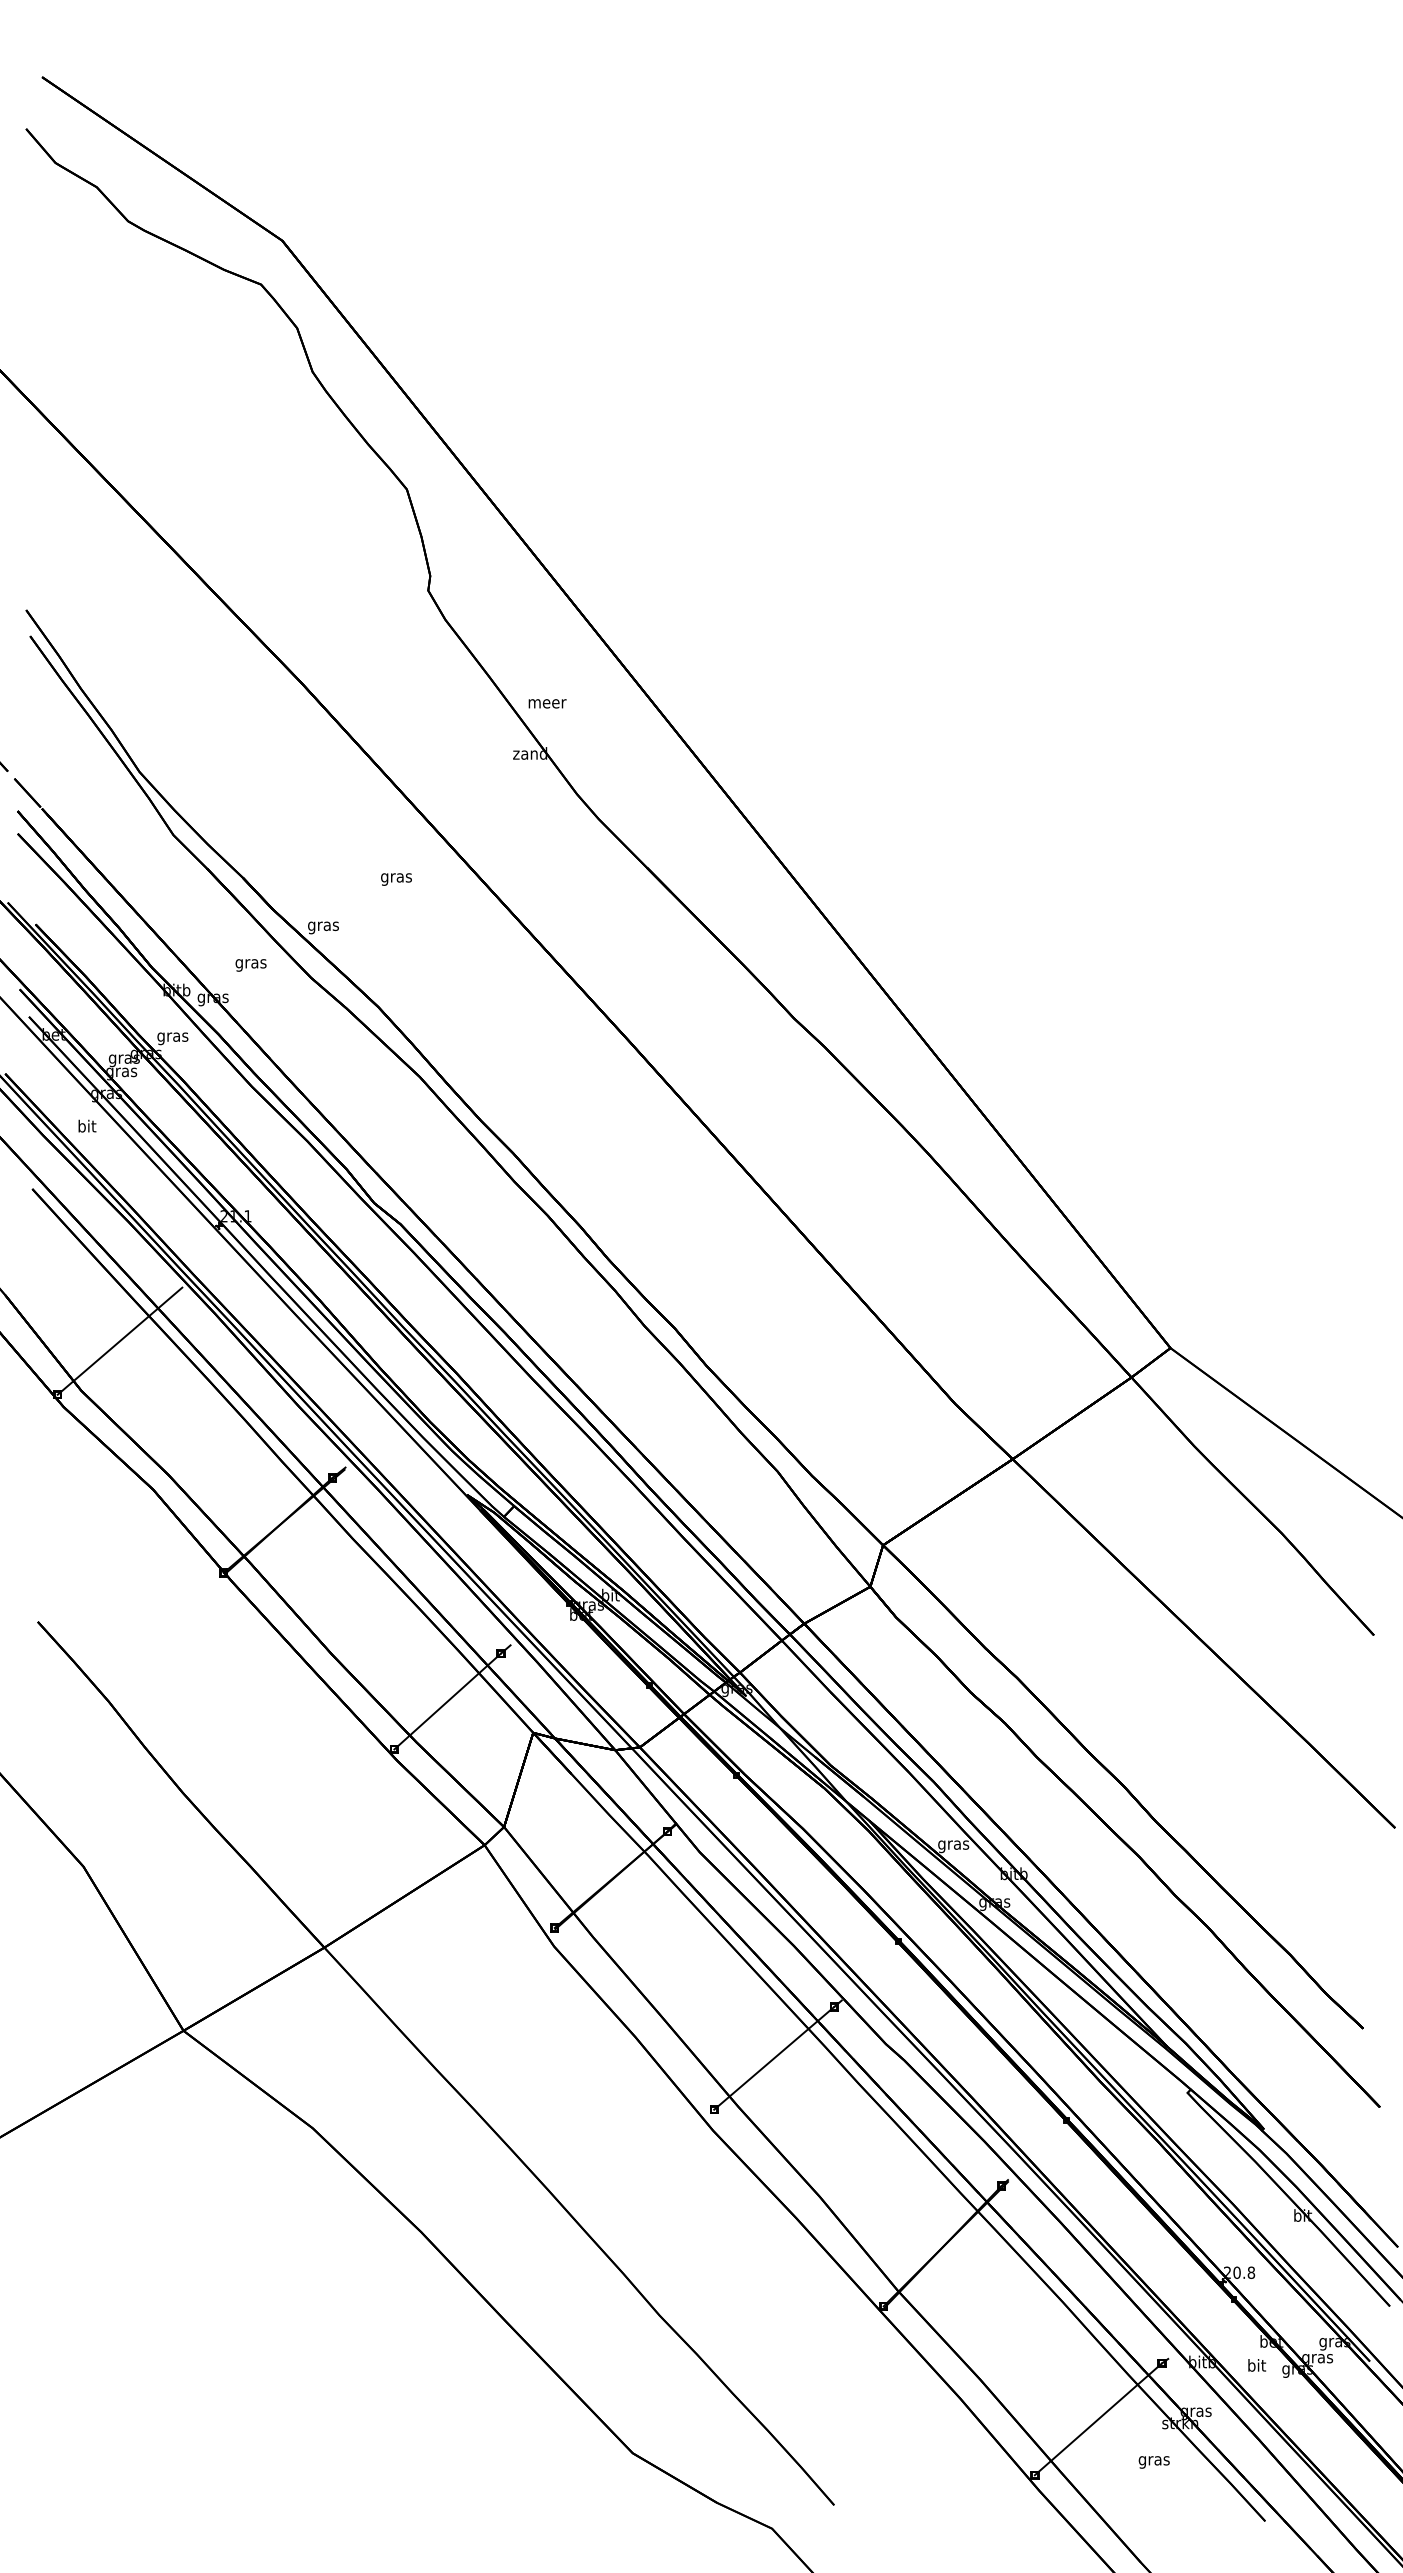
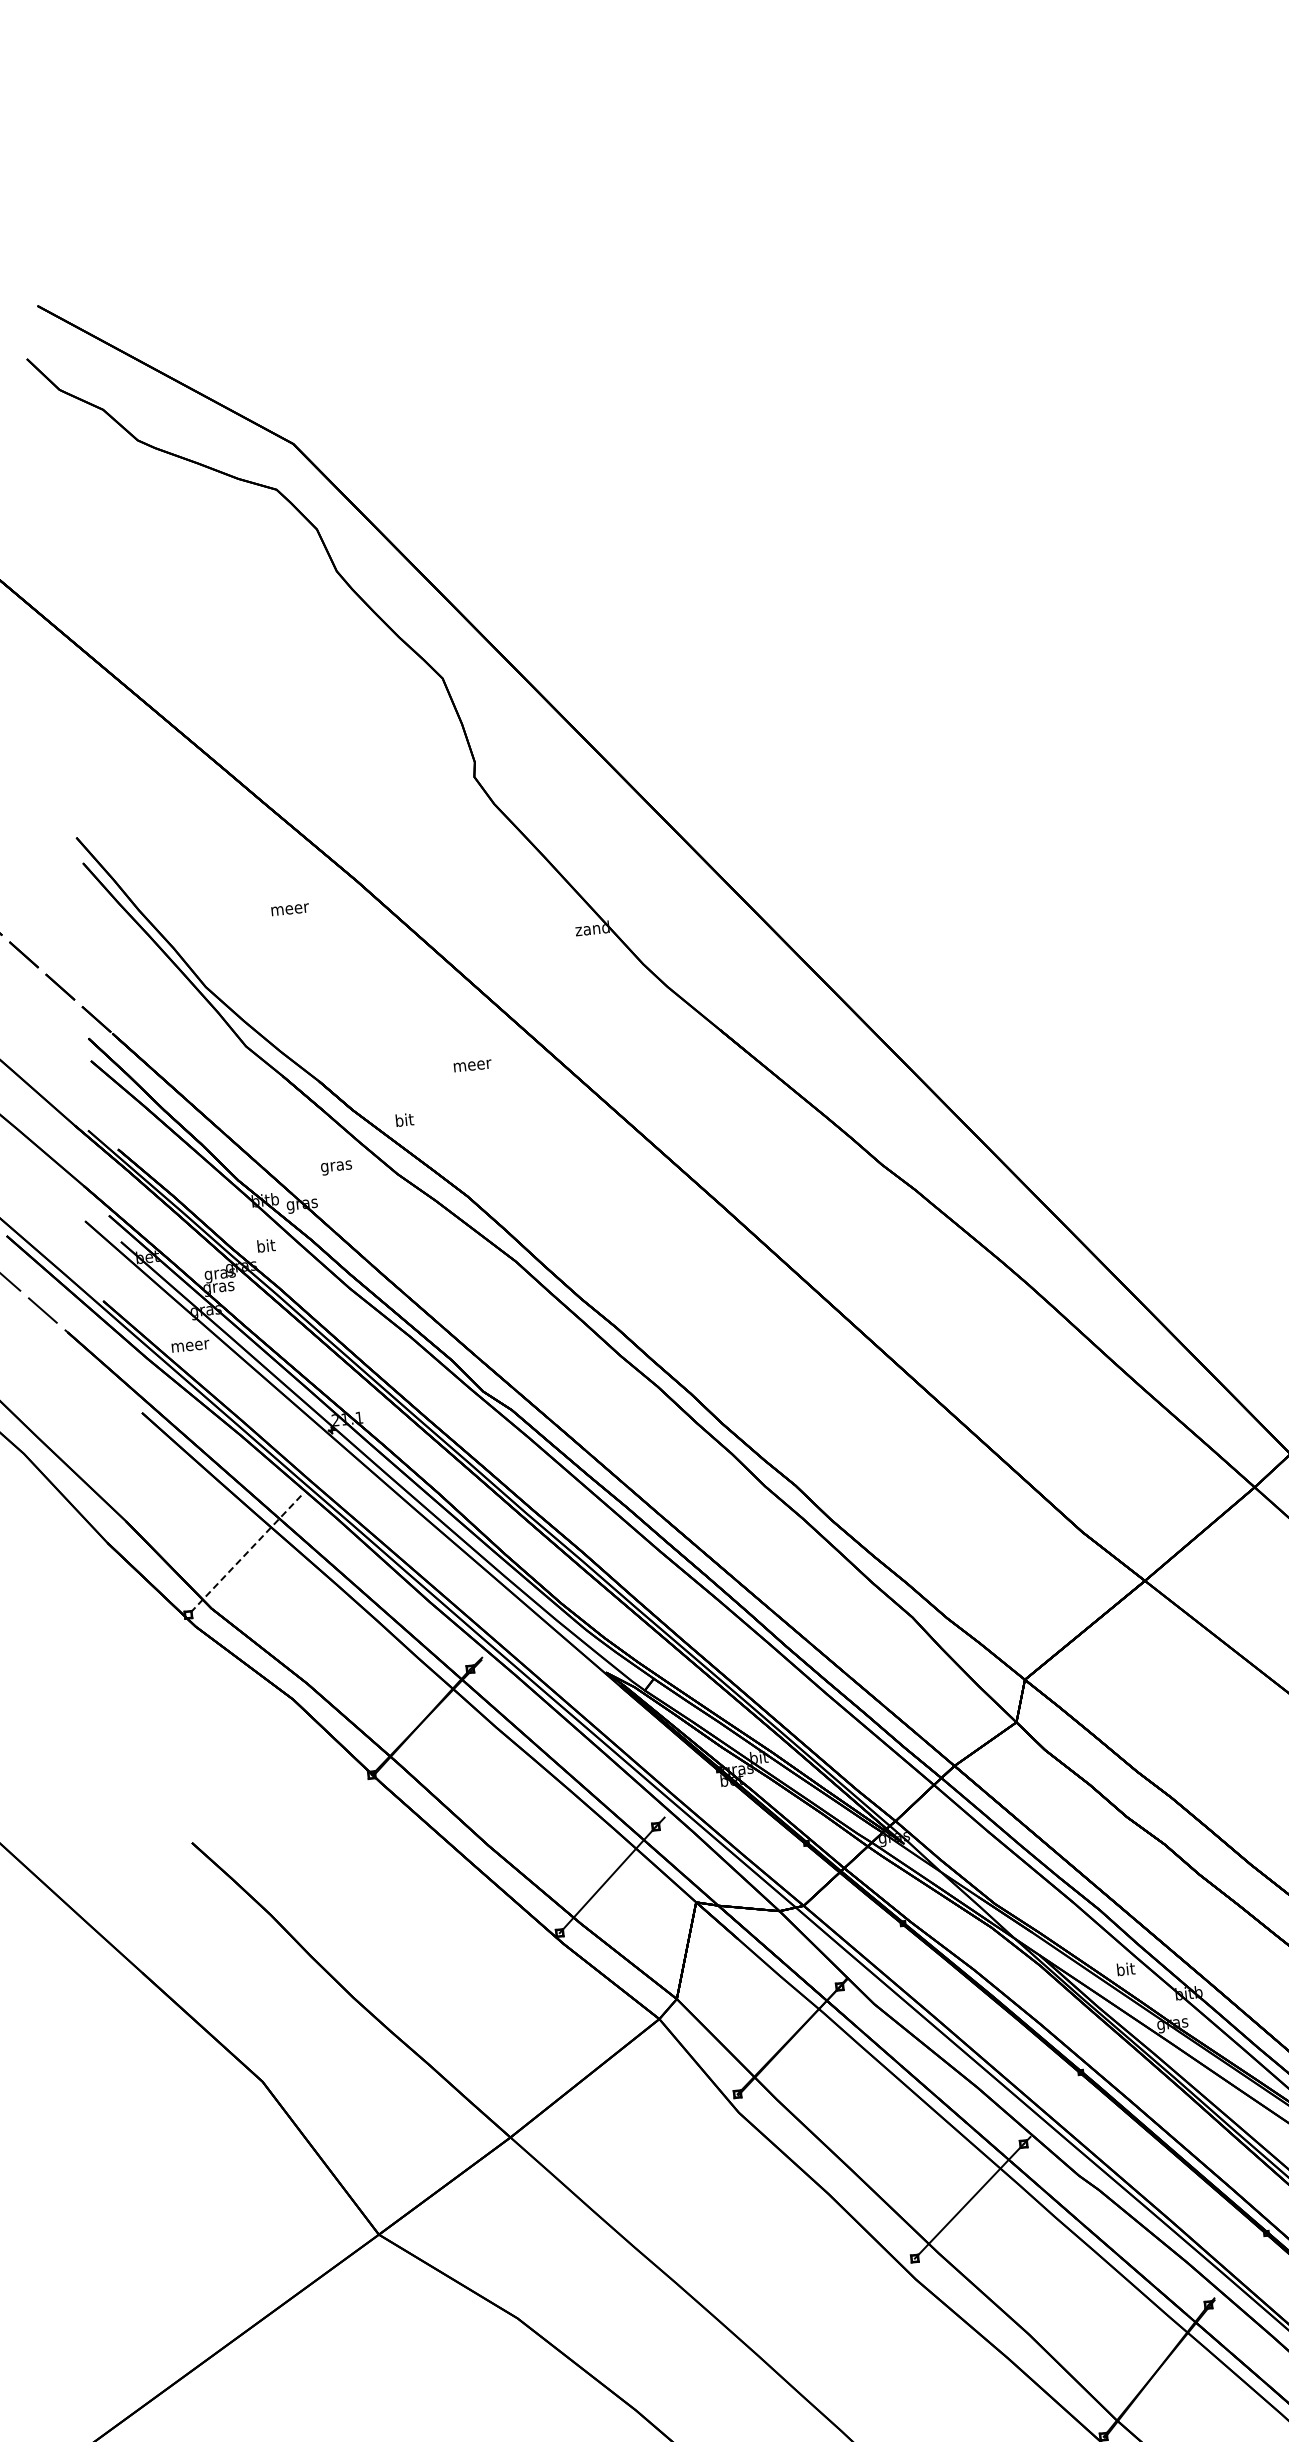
text: (547, 703) -> (290, 909), moved
text: (396, 879) -> (472, 1067), gras -> meer
text: (323, 926) -> (404, 1121), gras -> bit
text: (172, 1037) -> (265, 1247), gras -> bit
text: (87, 1125) -> (190, 1344), bit -> meer
line: (119, 1341) -> (244, 1555), solid -> dashed
text: (953, 1845) -> (1125, 1971), gras -> bit

